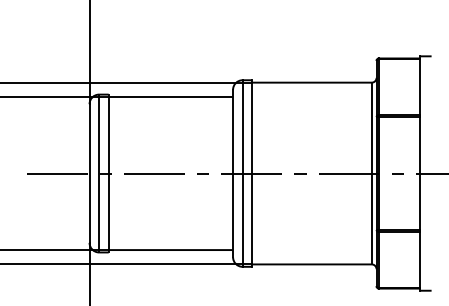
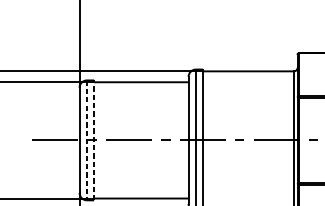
line: (99, 173) -> (87, 140), solid -> dashed
line: (108, 173) -> (93, 140), solid -> dashed

